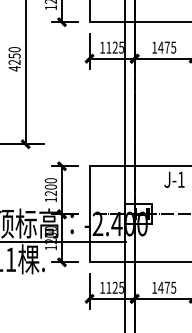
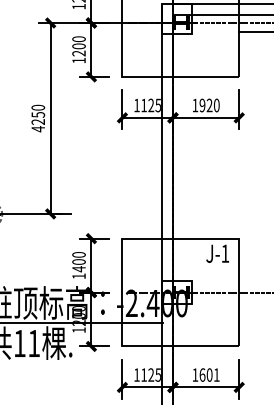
text: (167, 47) -> (209, 105), 1475 -> 1920
text: (50, 193) -> (78, 269), 1200 -> 1400
text: (167, 287) -> (209, 374), 1475 -> 1601

